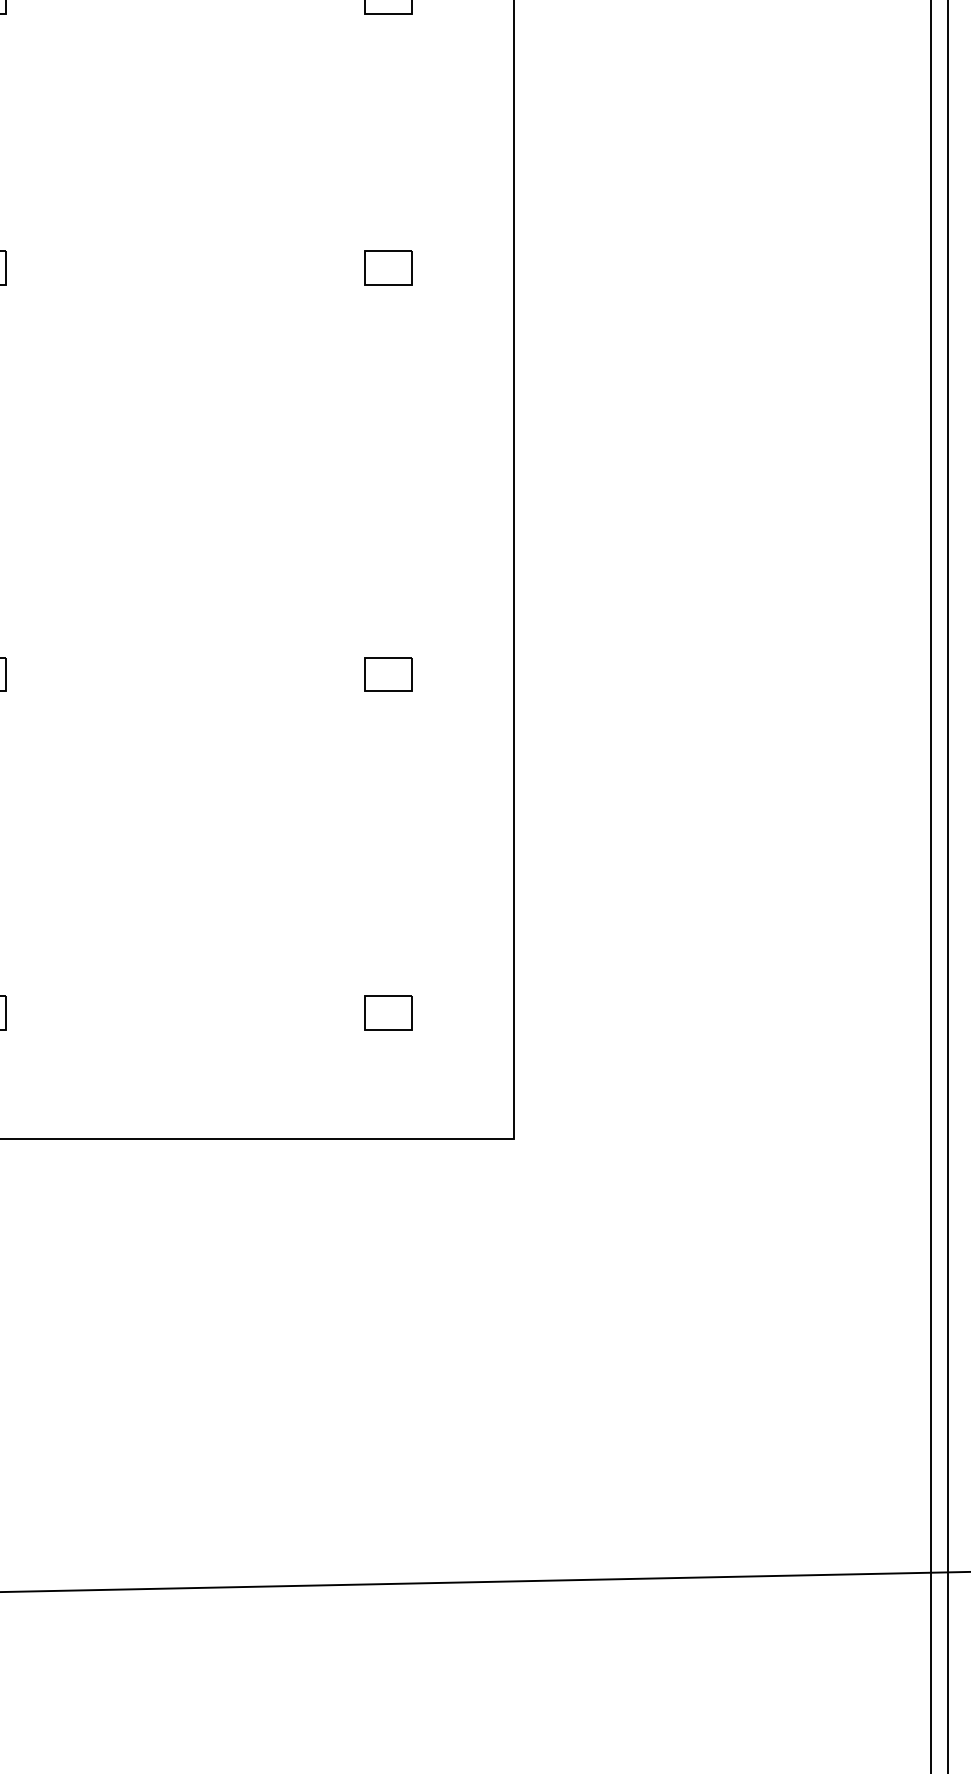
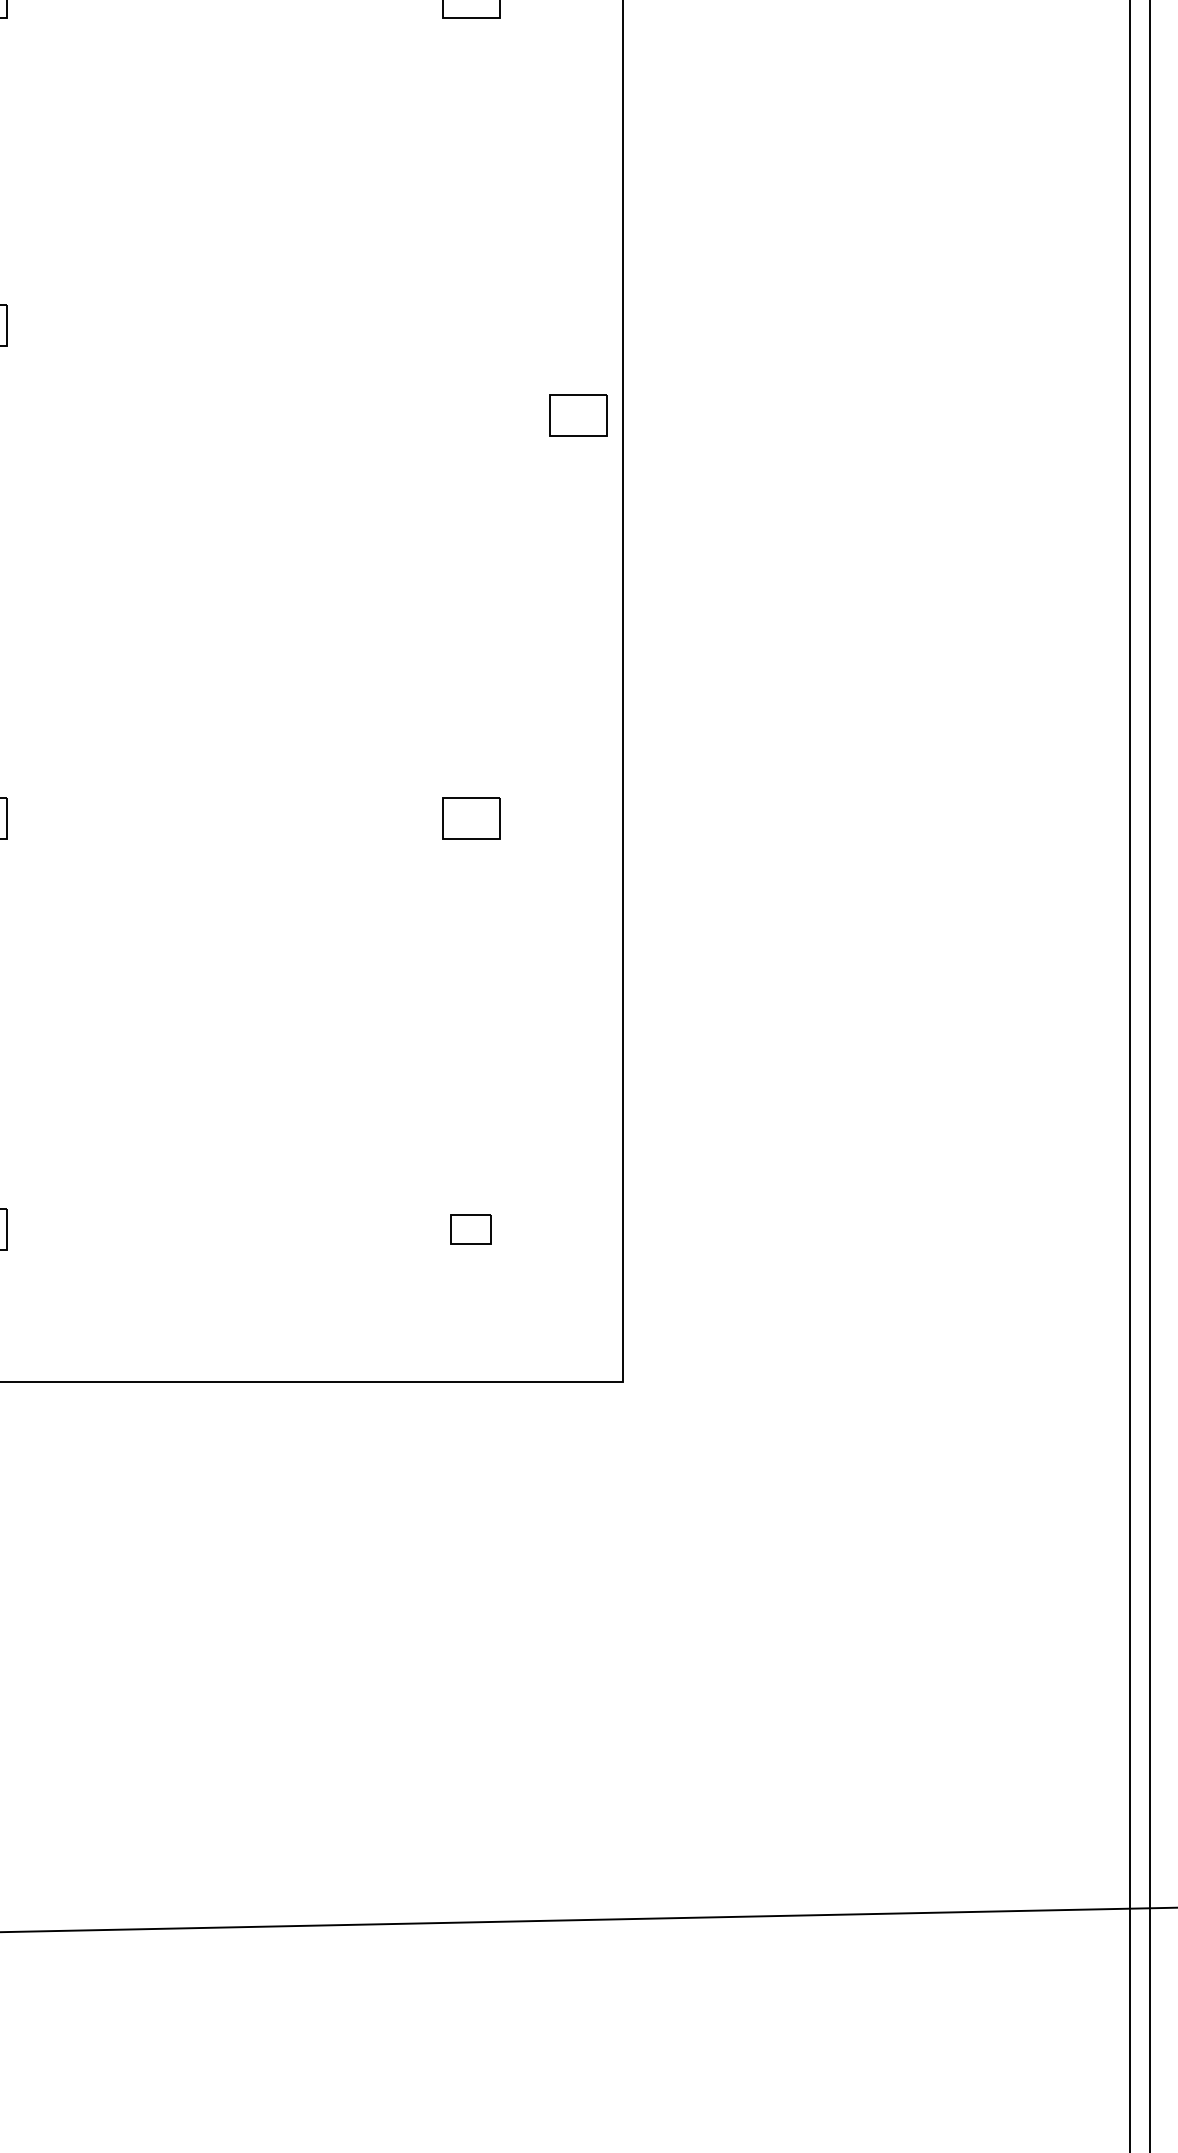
part: (388, 268) -> (578, 415), moved
part: (388, 1013) -> (471, 1229), size x0.7

